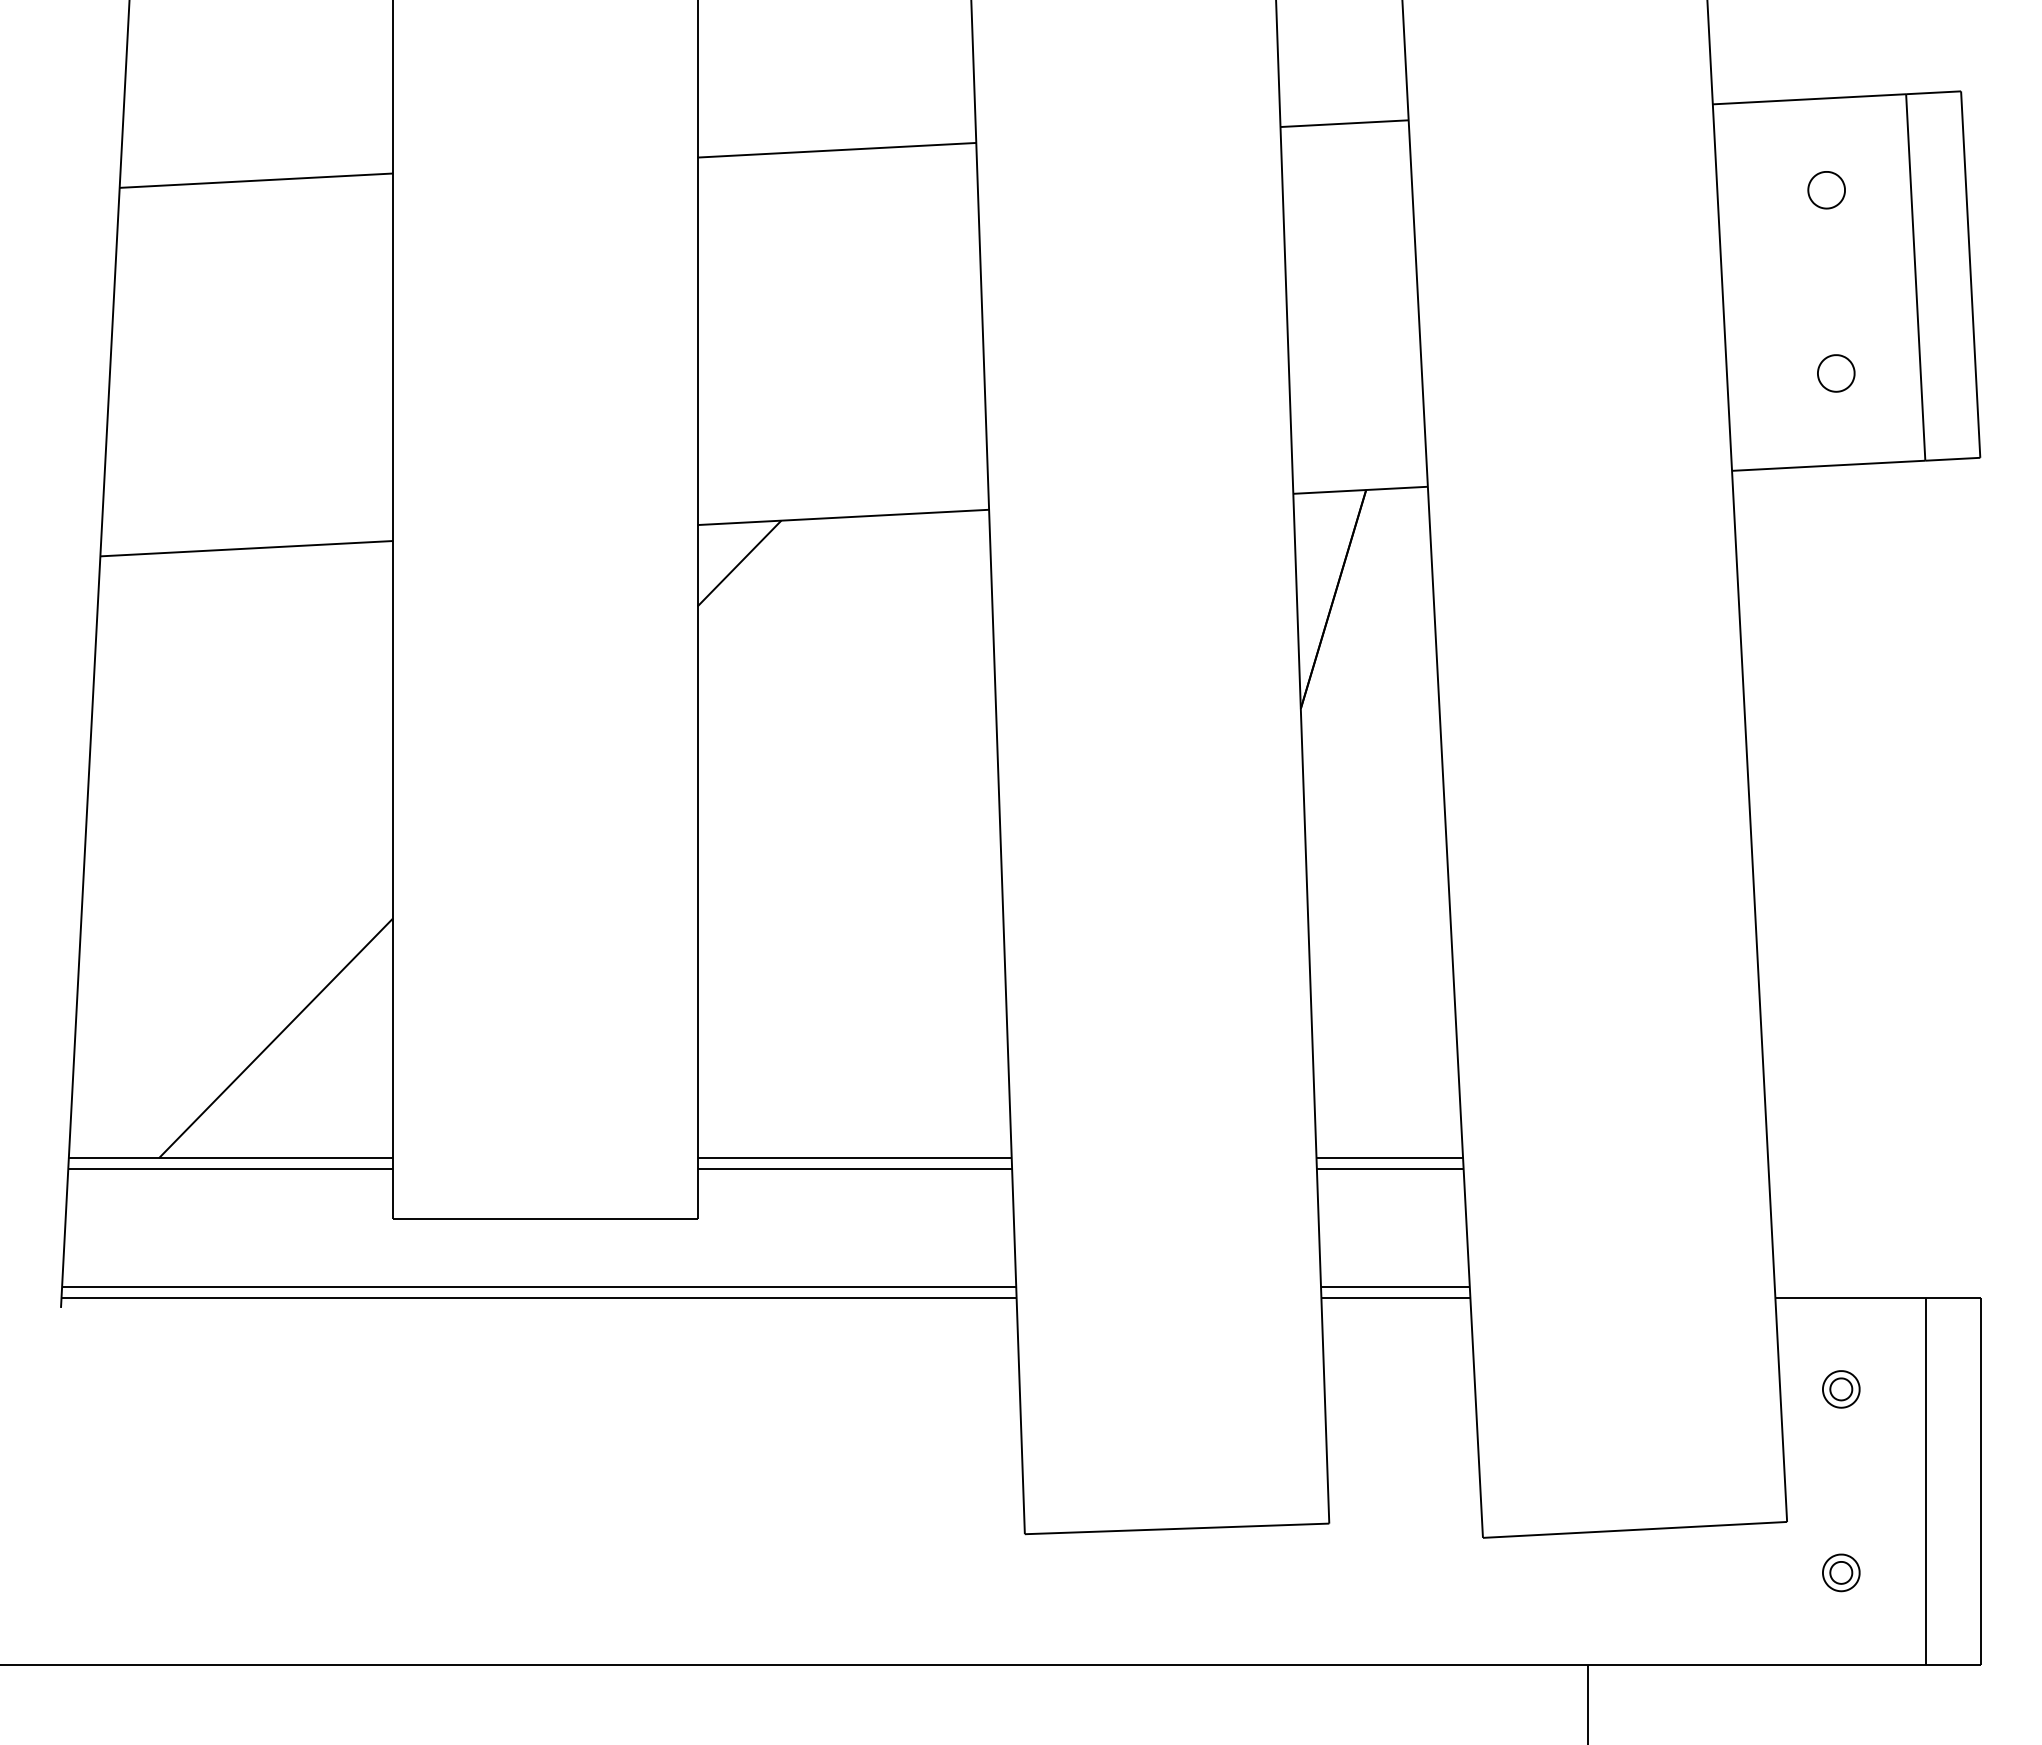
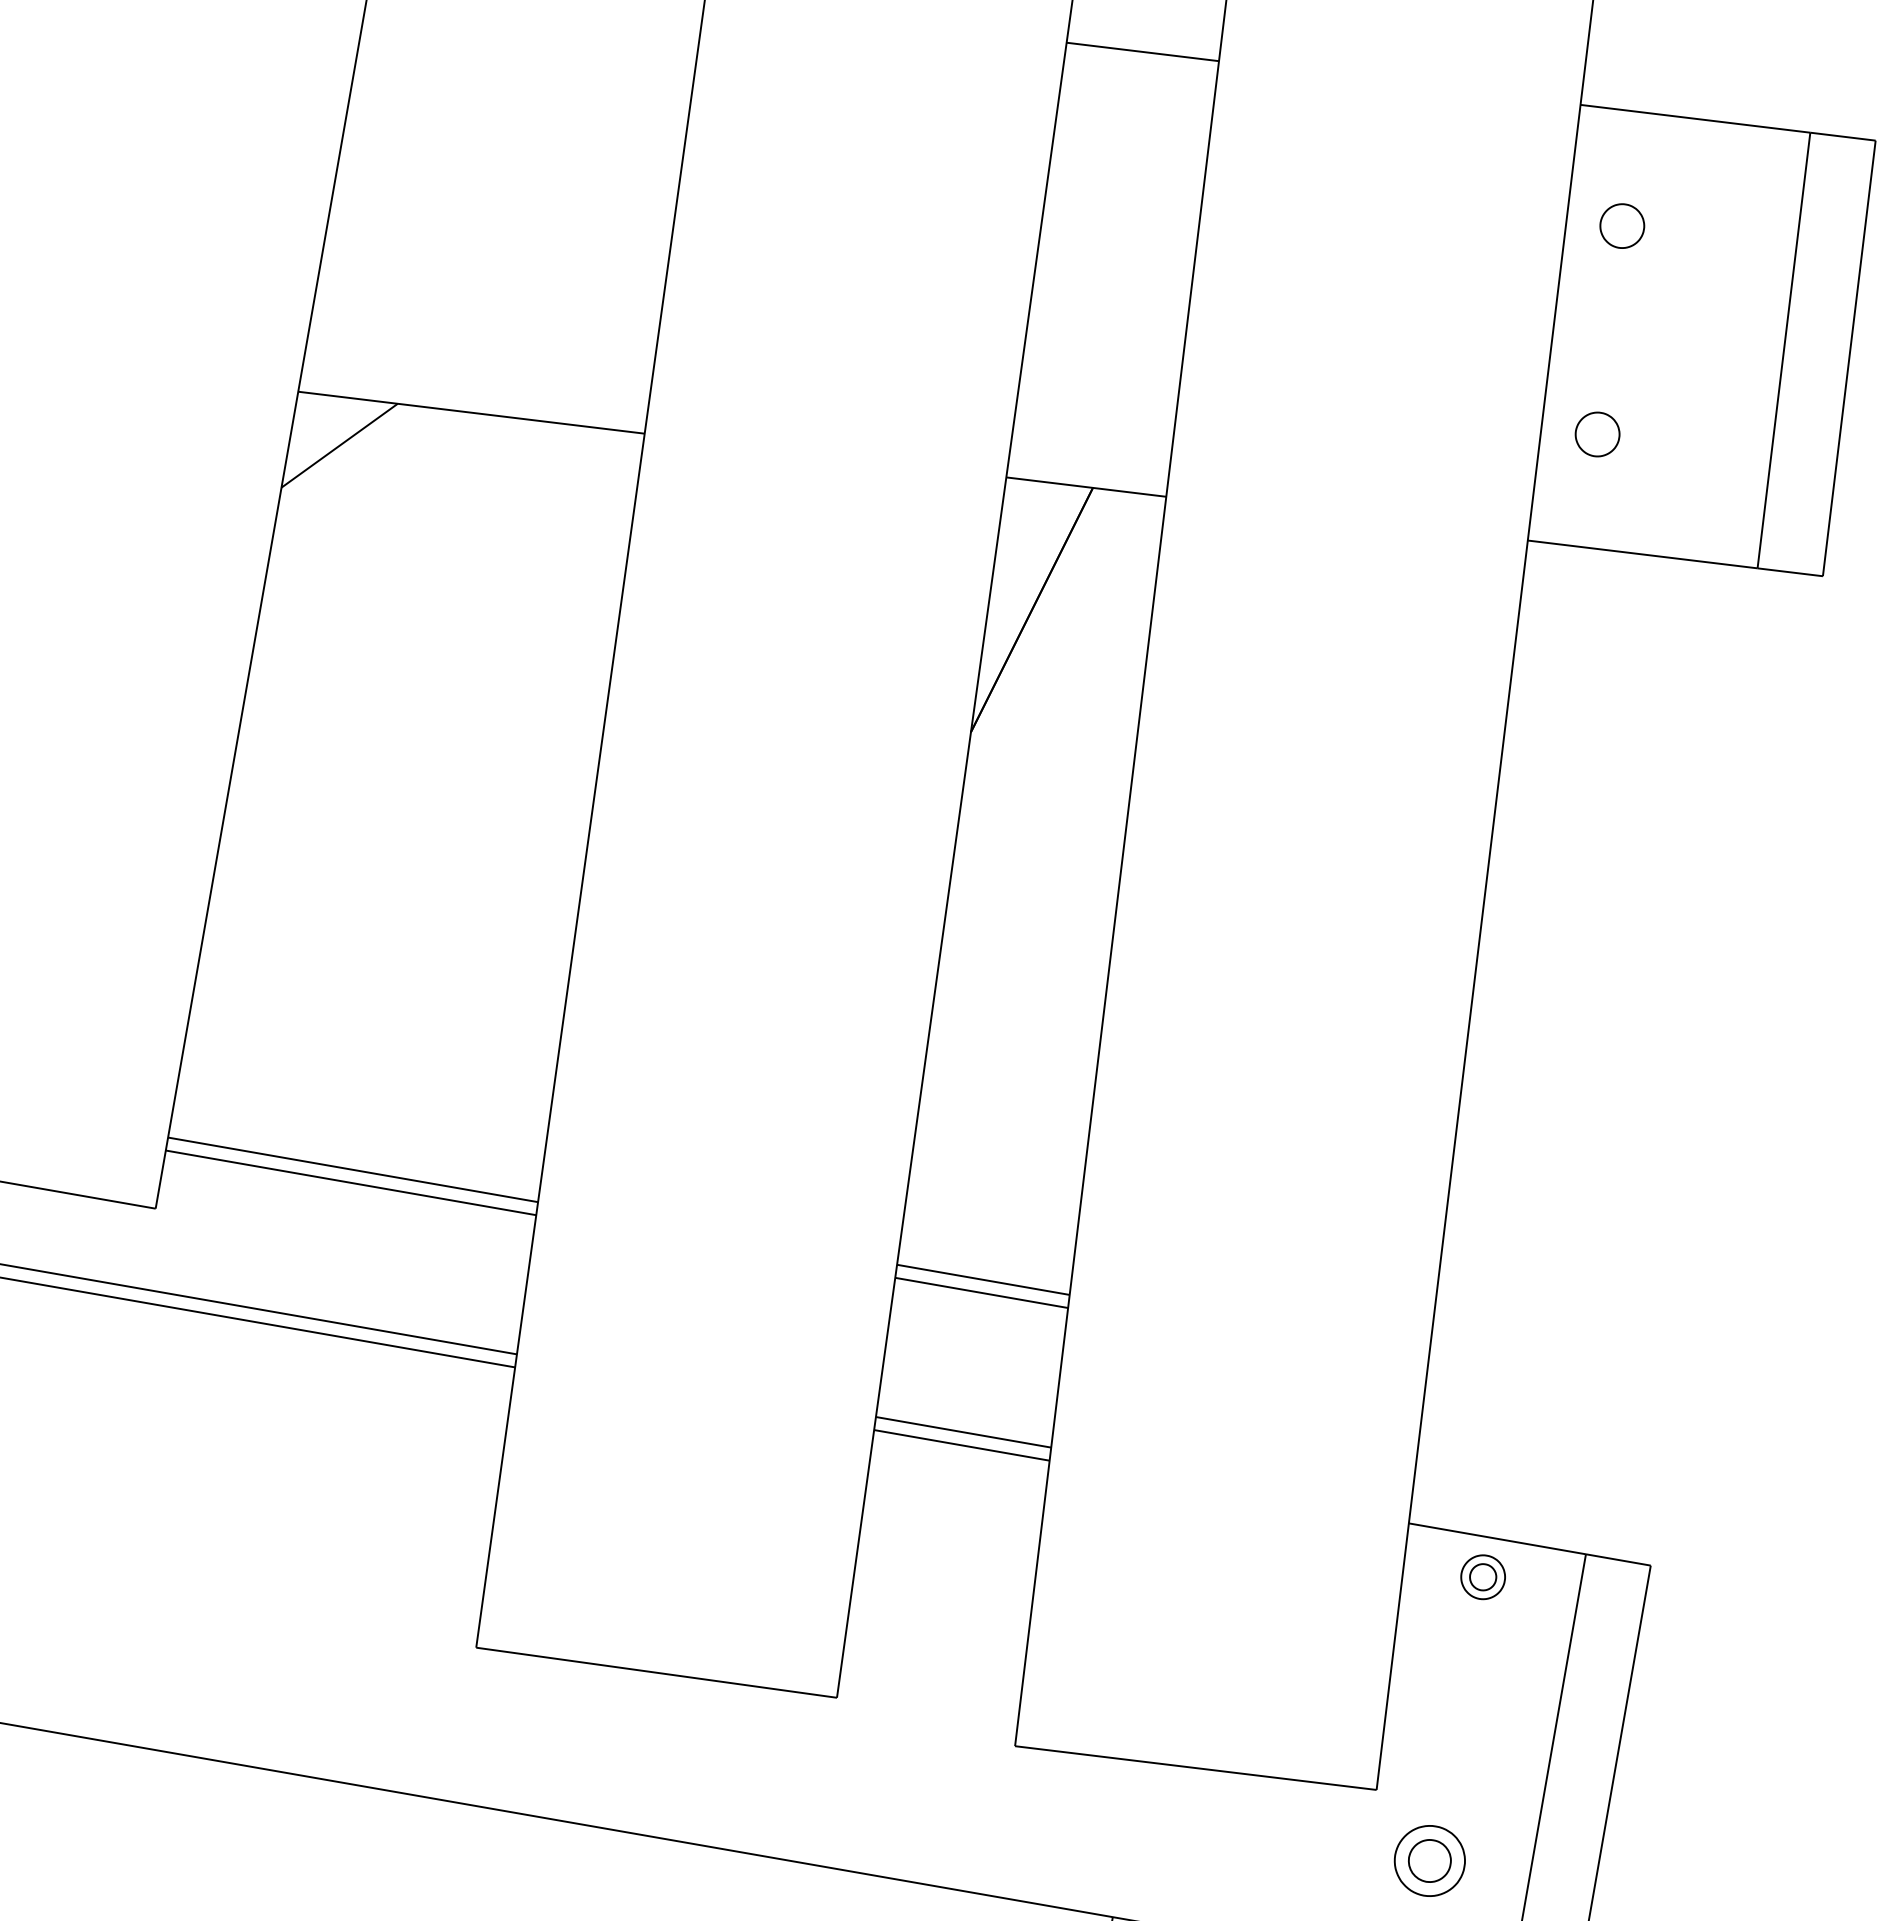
part: (1826, 190) -> (1622, 226), moved
part: (1836, 373) -> (1597, 434), moved
part: (1841, 1389) -> (1483, 1577), moved
part: (1841, 1572) -> (1430, 1860), size x1.6

